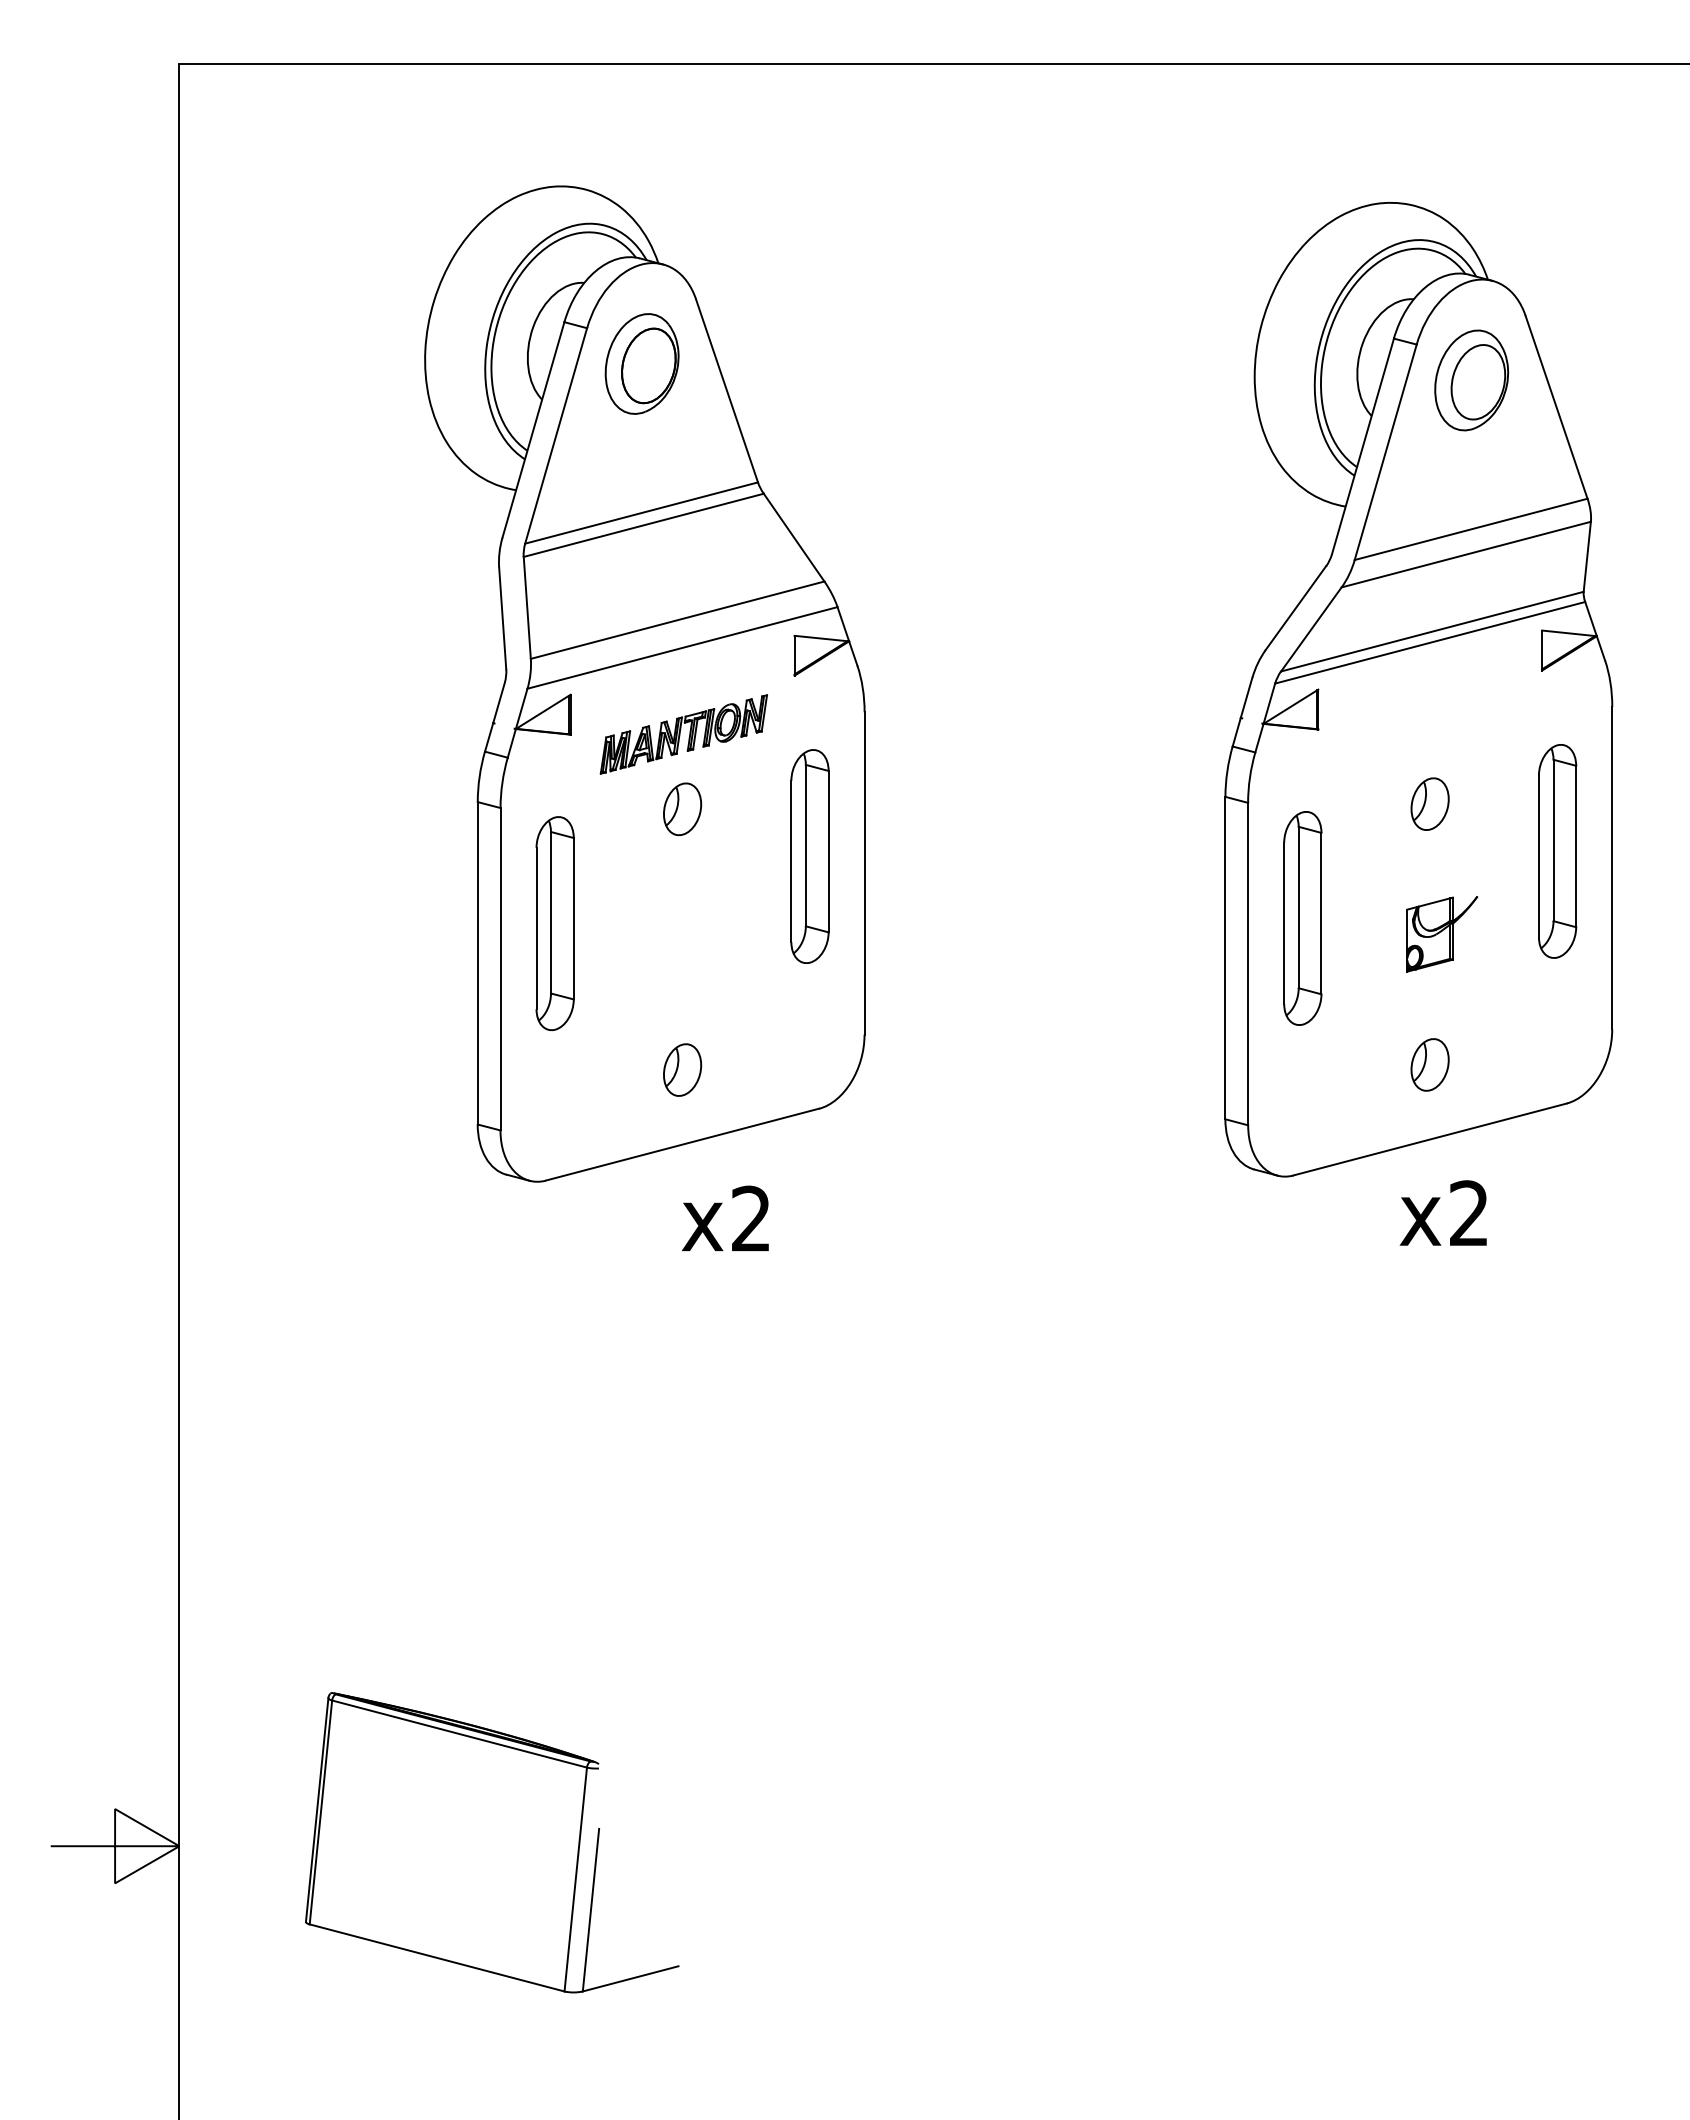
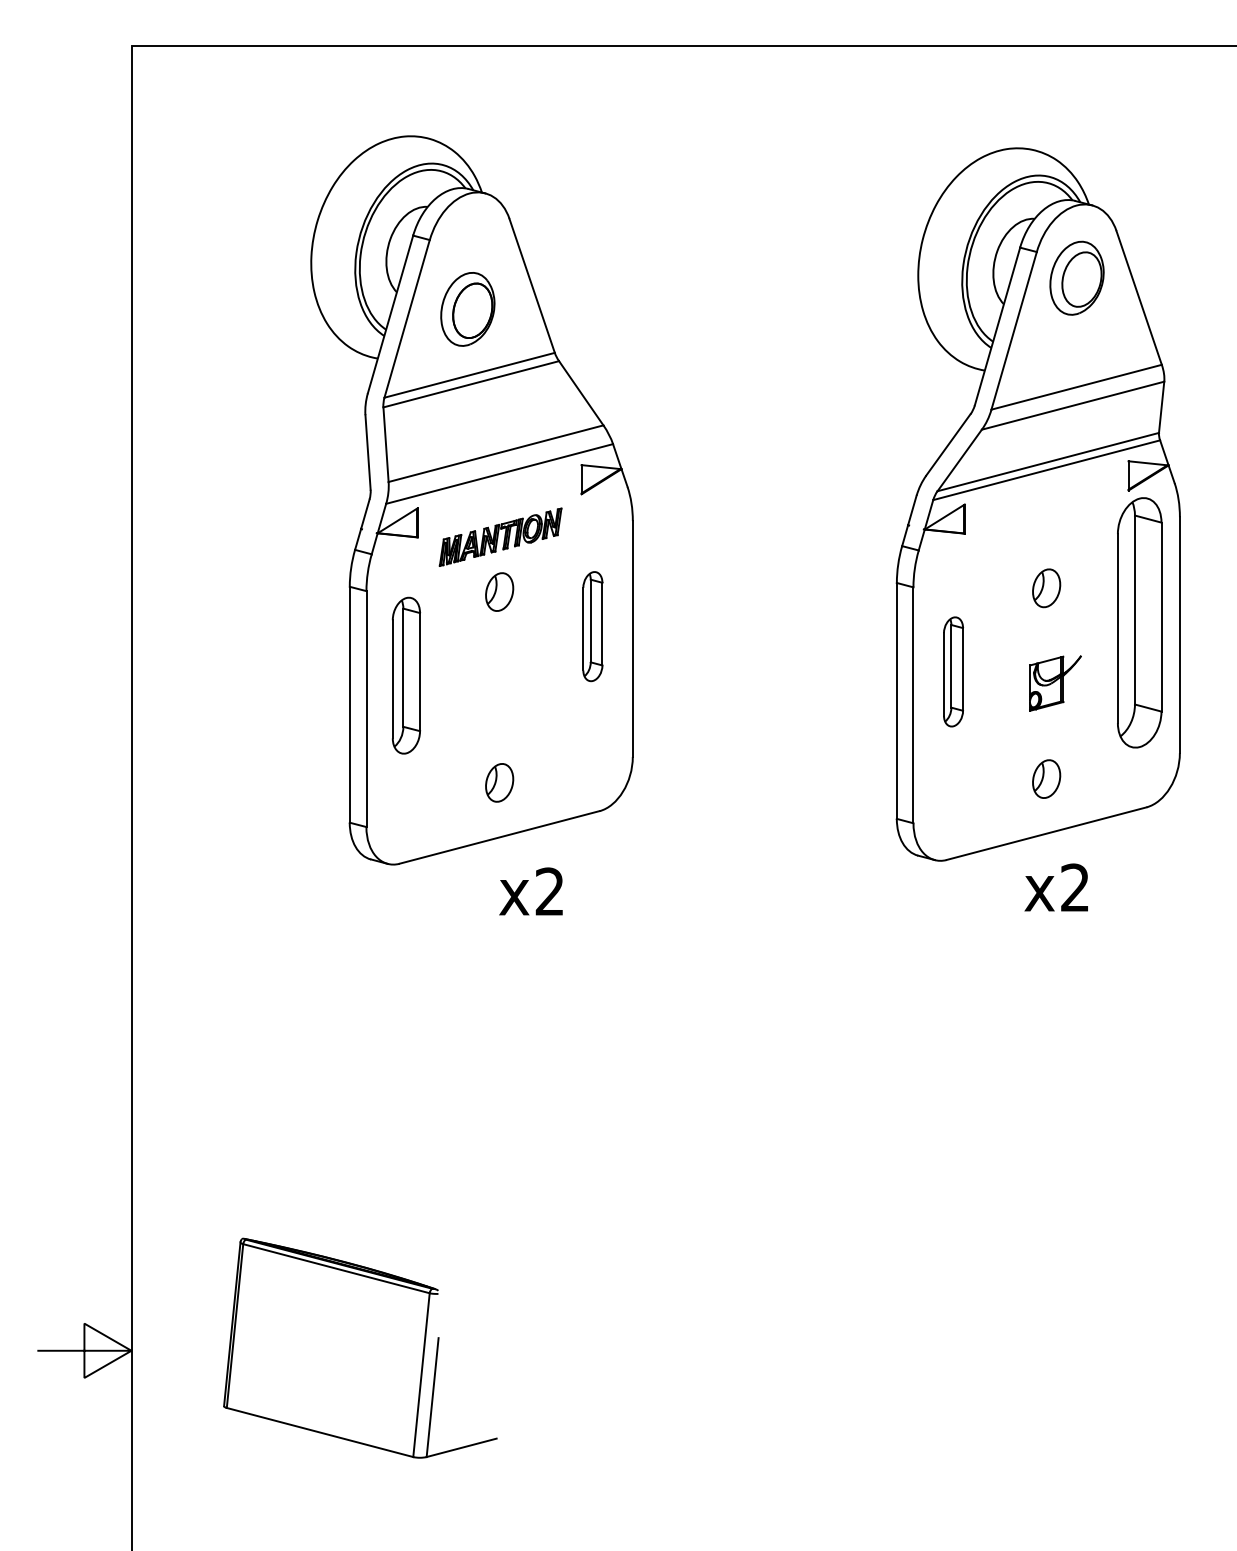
part: (641, 363) -> (467, 309), moved
part: (1557, 851) -> (1139, 622), size x1.6
part: (809, 856) -> (592, 626), size x0.7
part: (1302, 918) -> (953, 671), size x0.7

